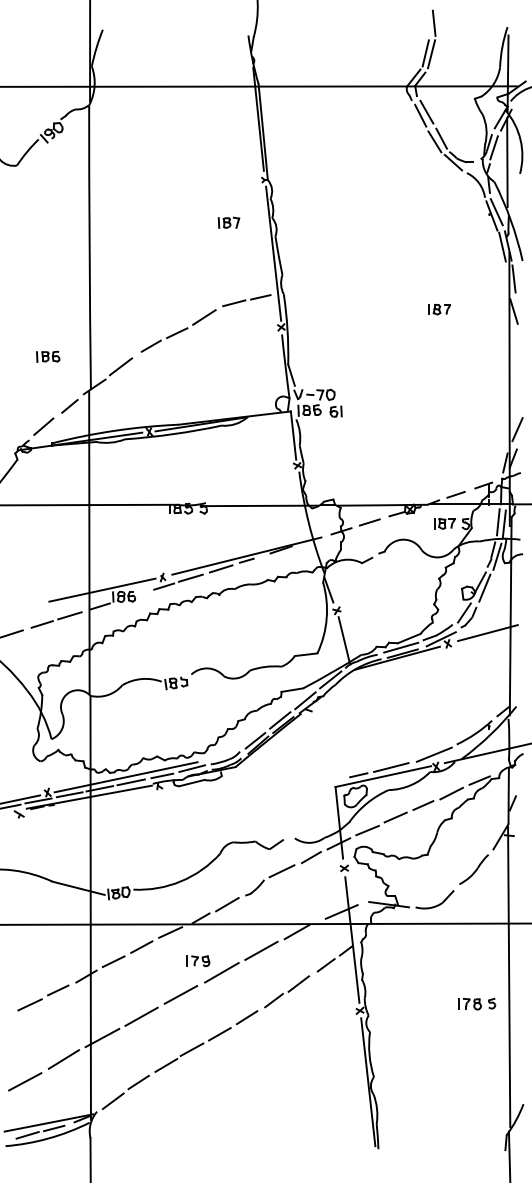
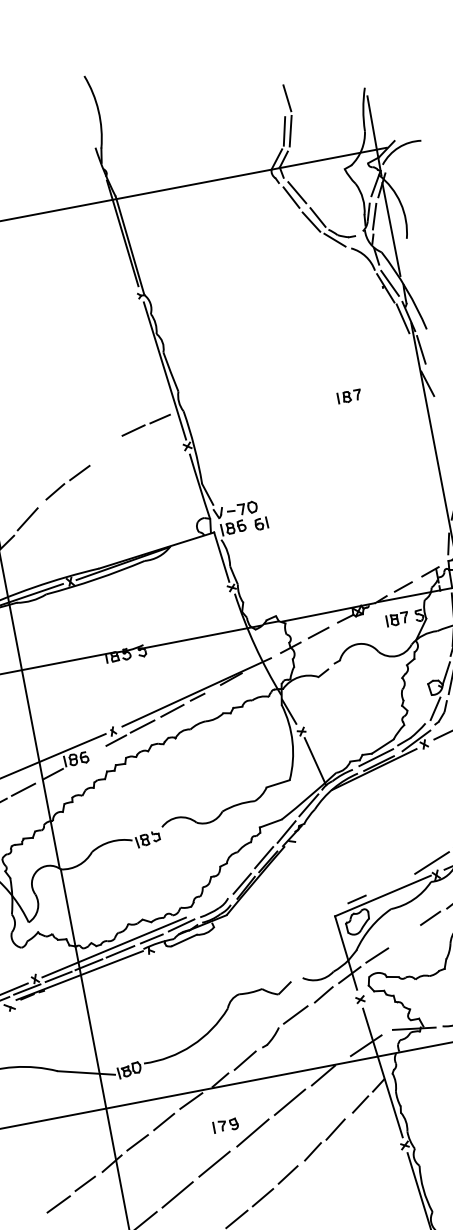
part: (228, 222) -> (111, 347), removed
line: (204, 317) -> (105, 451), removed
line: (391, 767) -> (389, 884), removed
line: (395, 817) -> (403, 936), removed

